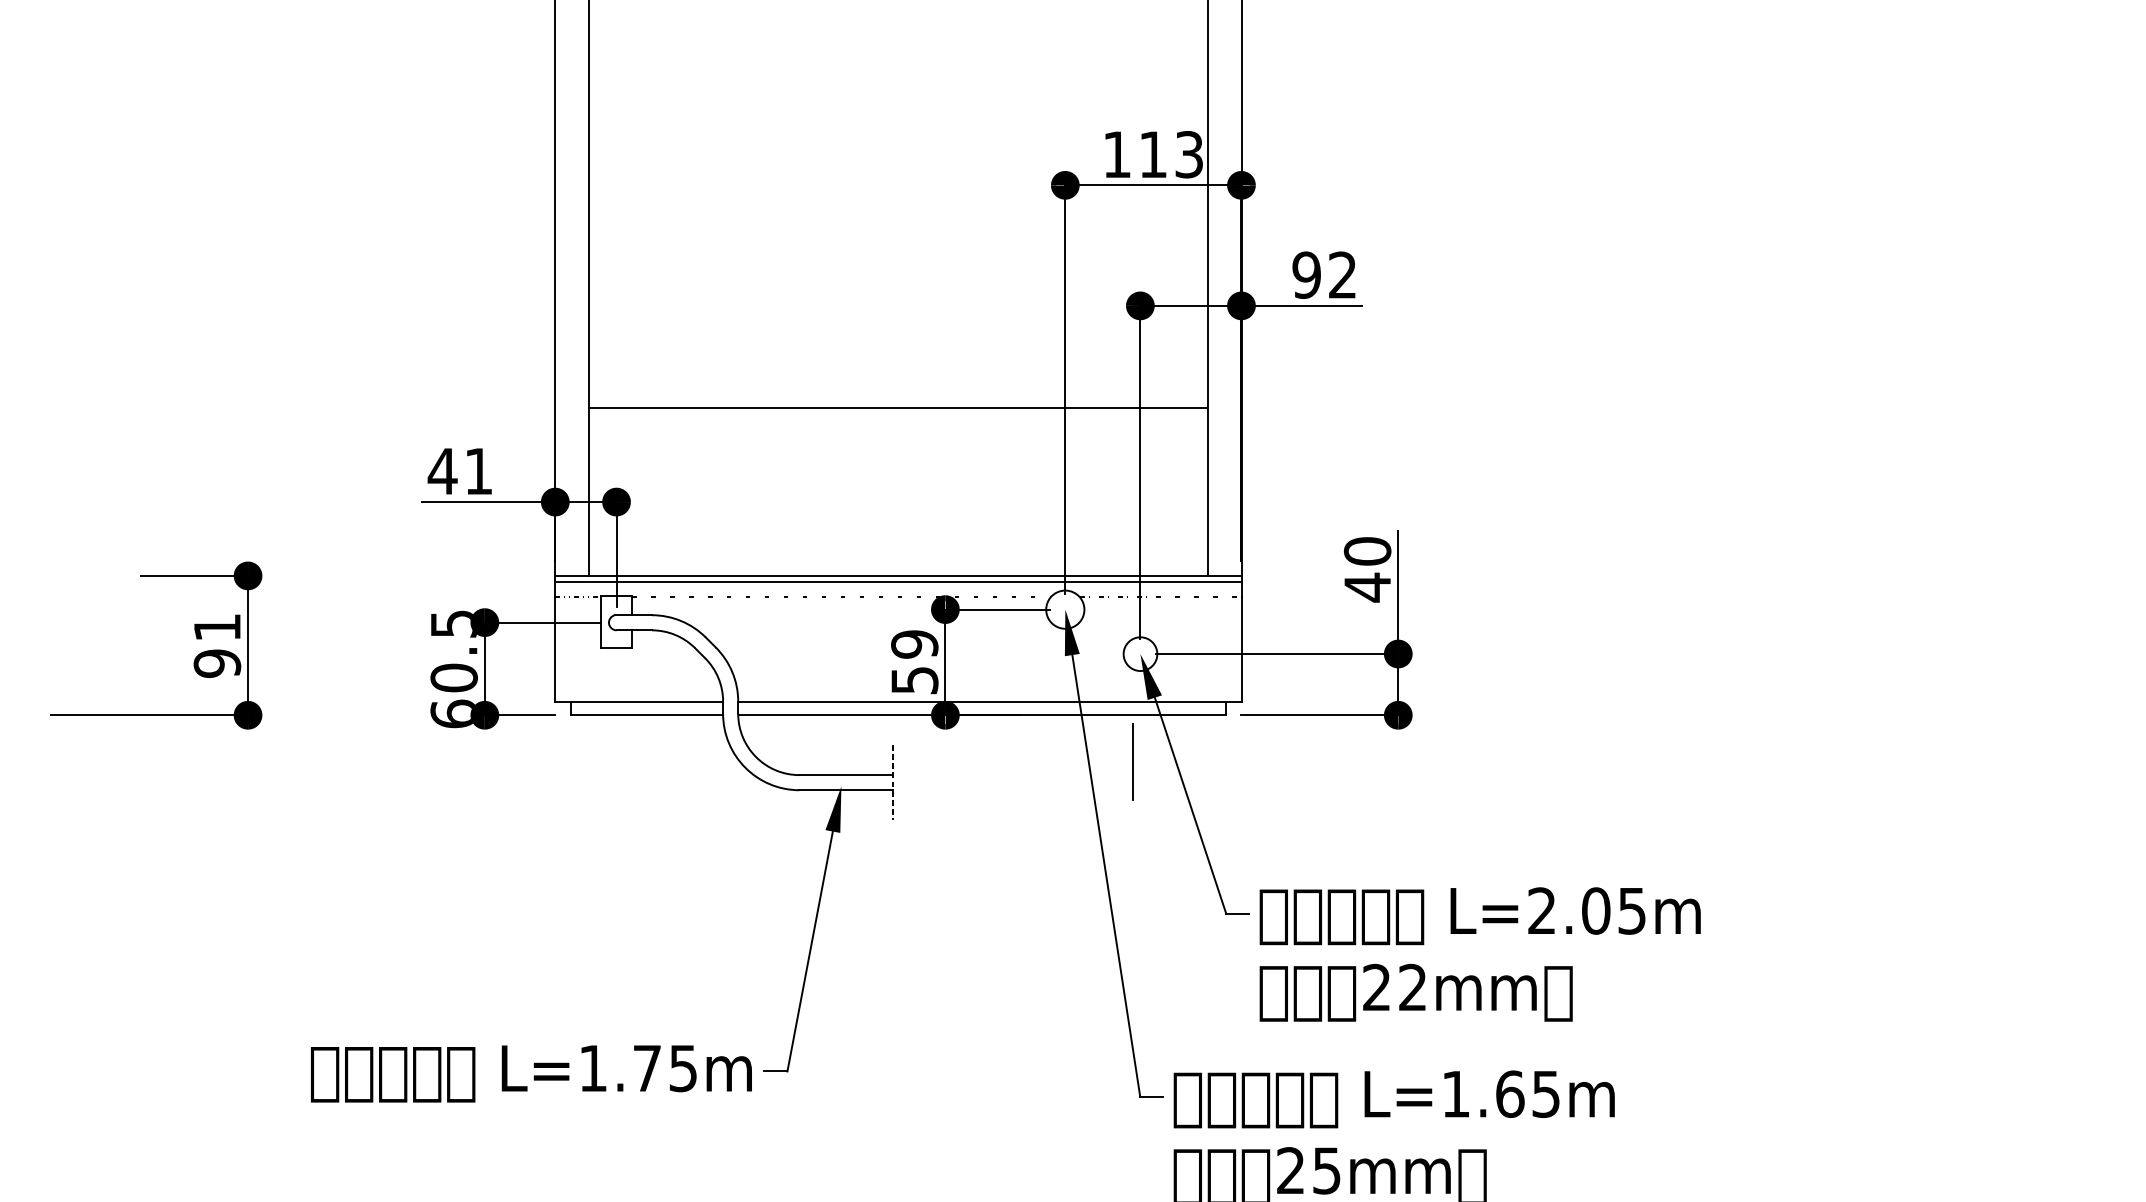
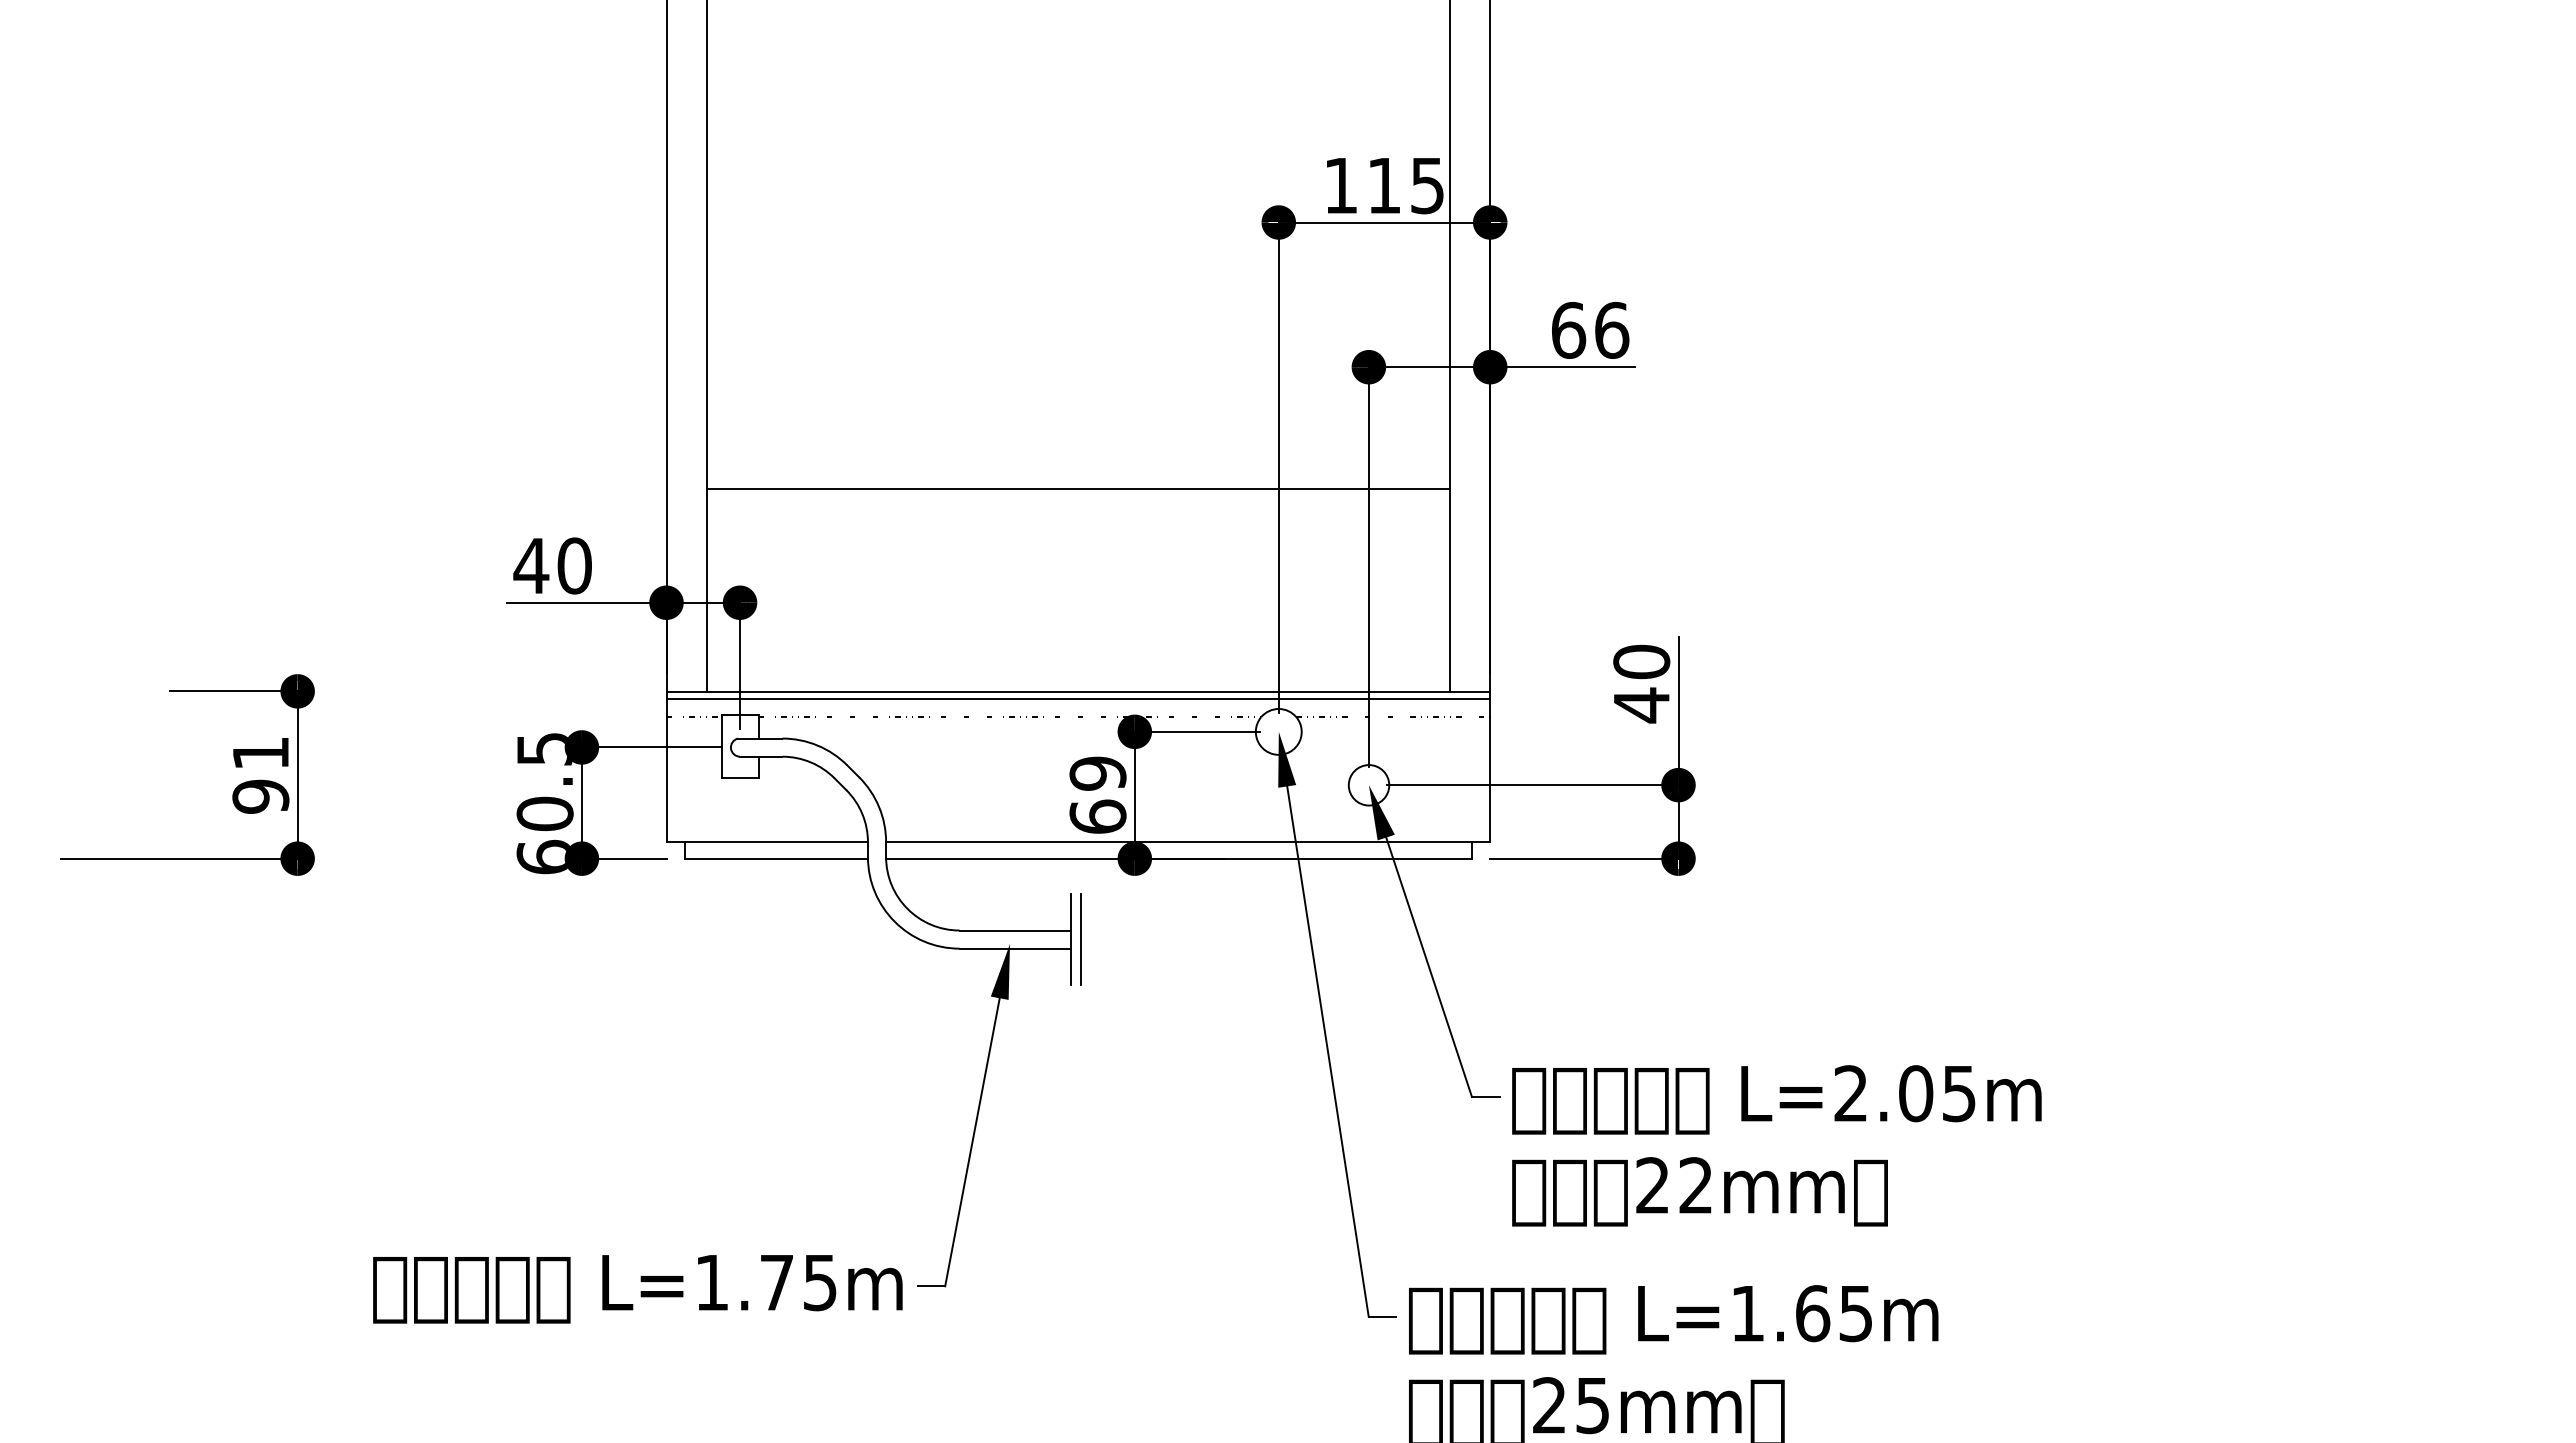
text: (1189, 154) -> (1427, 185), 113 -> 115
text: (1324, 274) -> (1590, 329), 92 -> 66
text: (478, 471) -> (574, 565), 41 -> 40
text: (914, 680) -> (1097, 816), 59 -> 69
line: (1132, 761) -> (1080, 939), moved
line: (892, 783) -> (1071, 940), dashed -> solid

